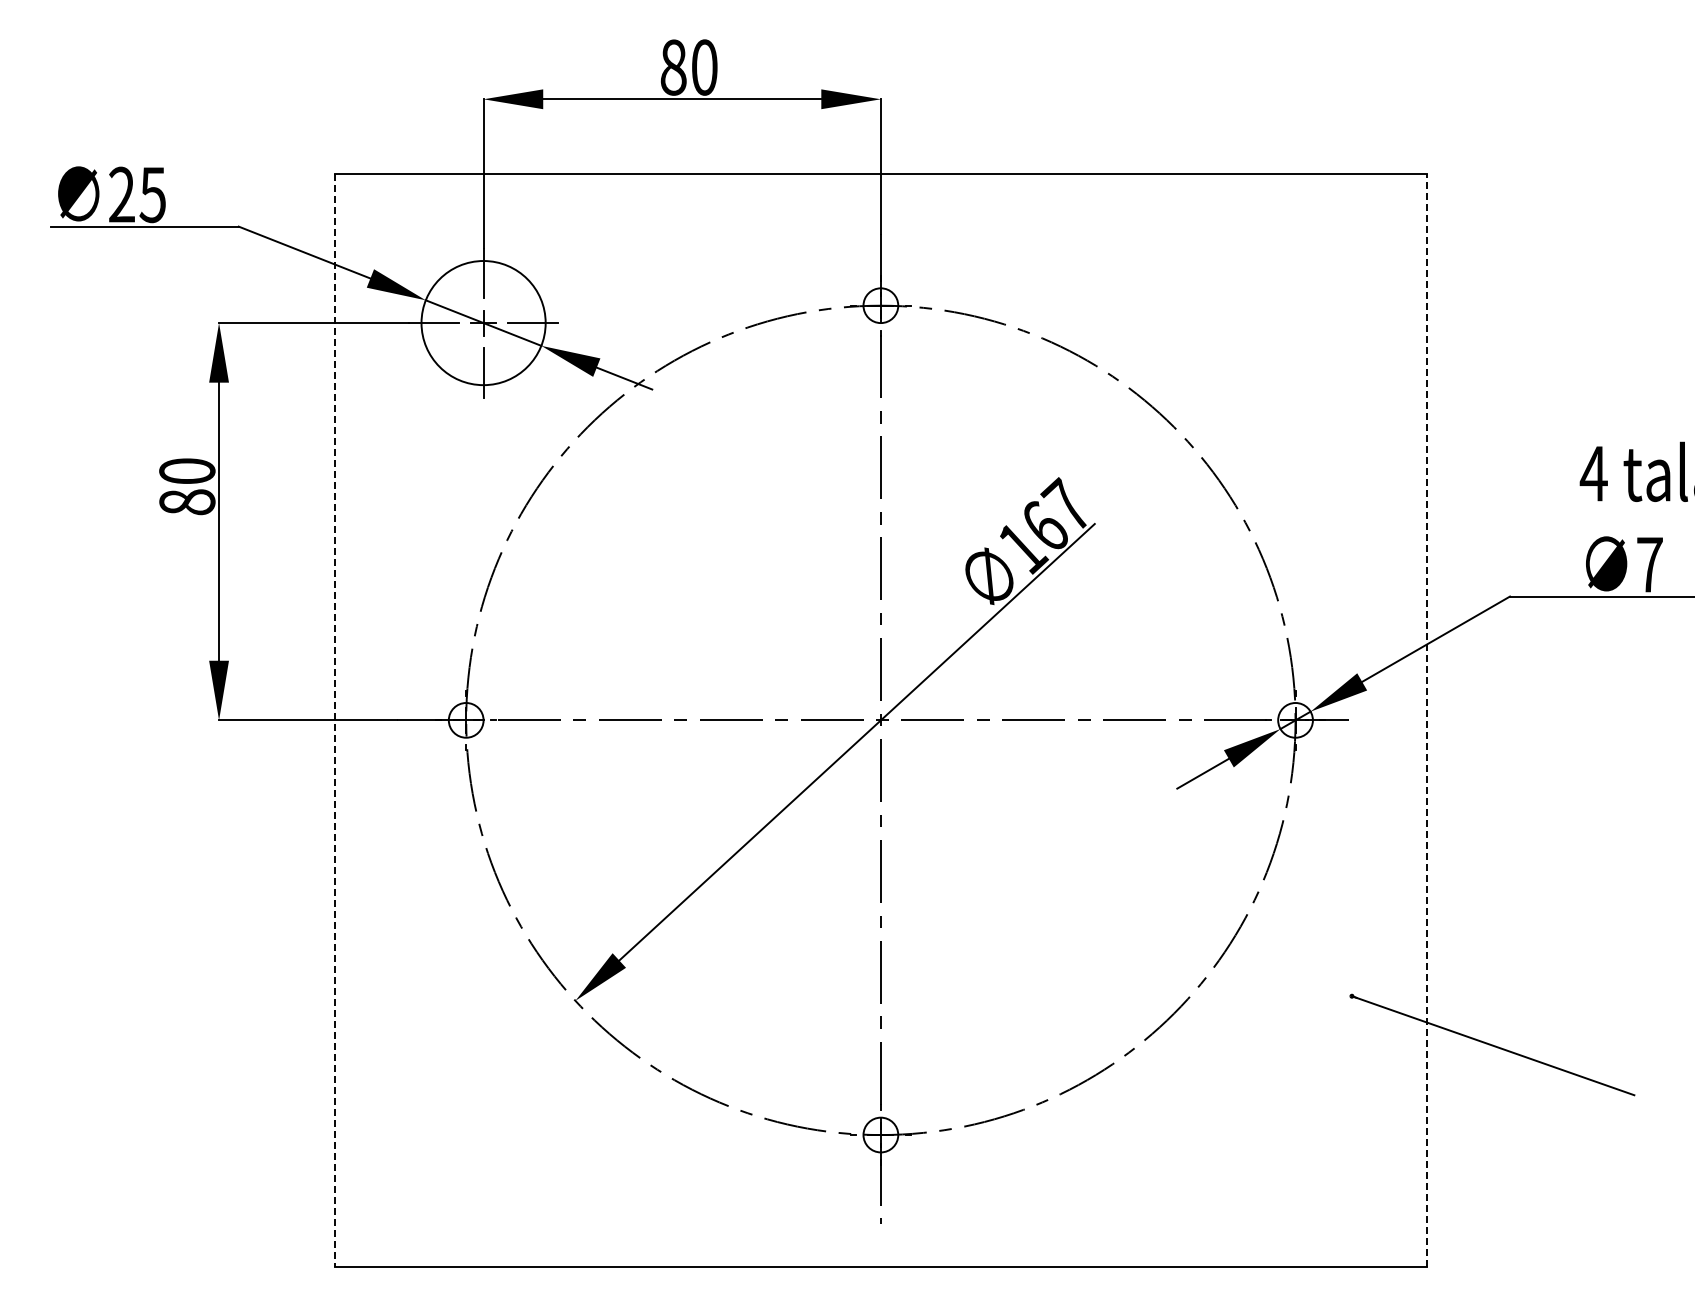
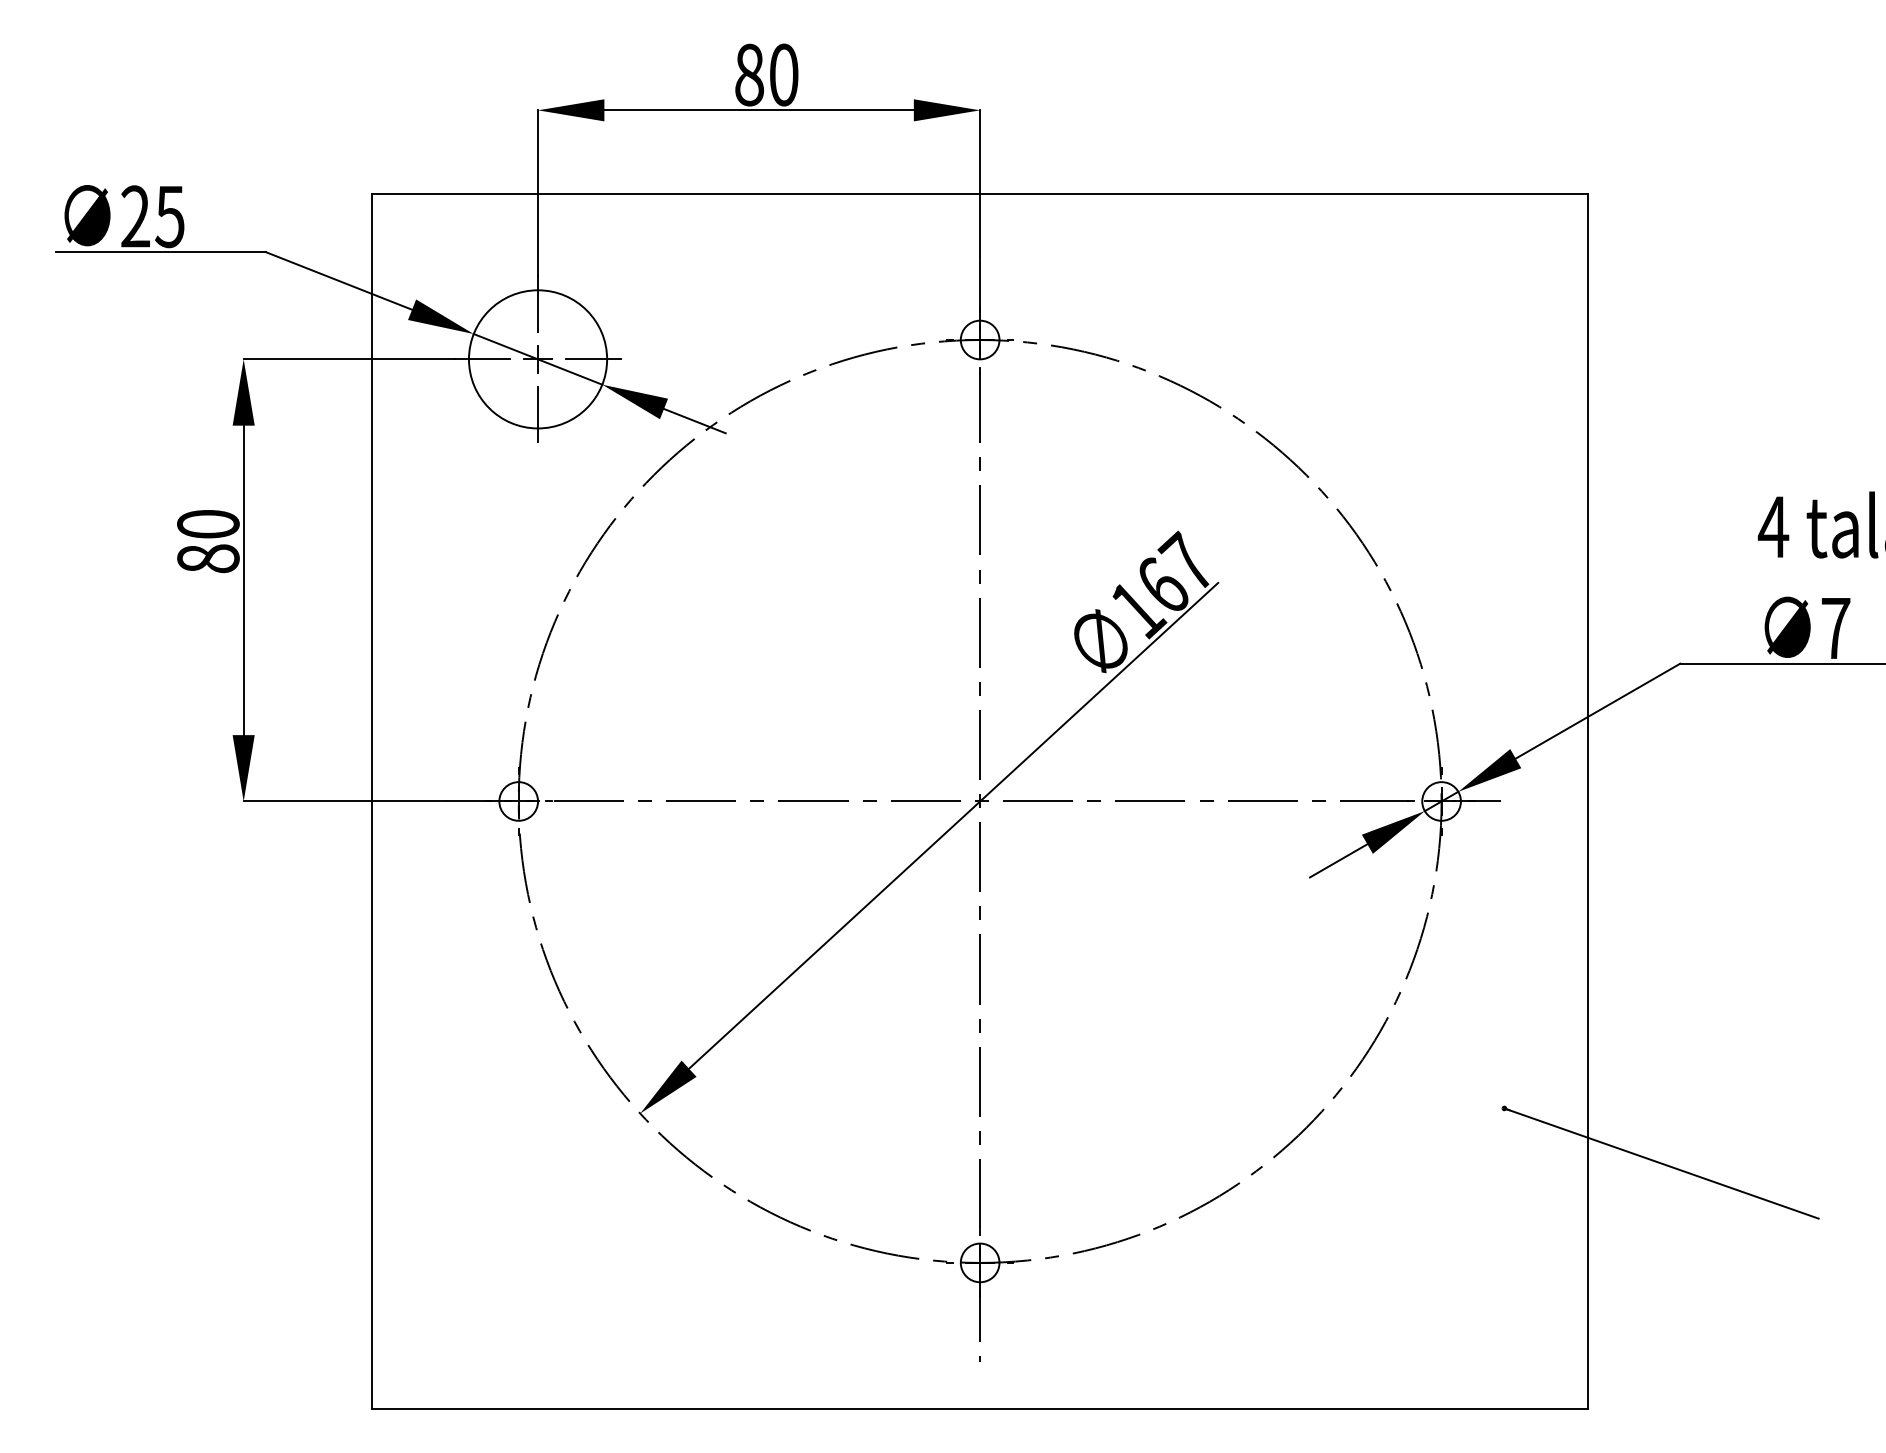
line: (1427, 719) -> (1588, 800), dashed -> solid
line: (334, 720) -> (372, 801), dashed -> solid

